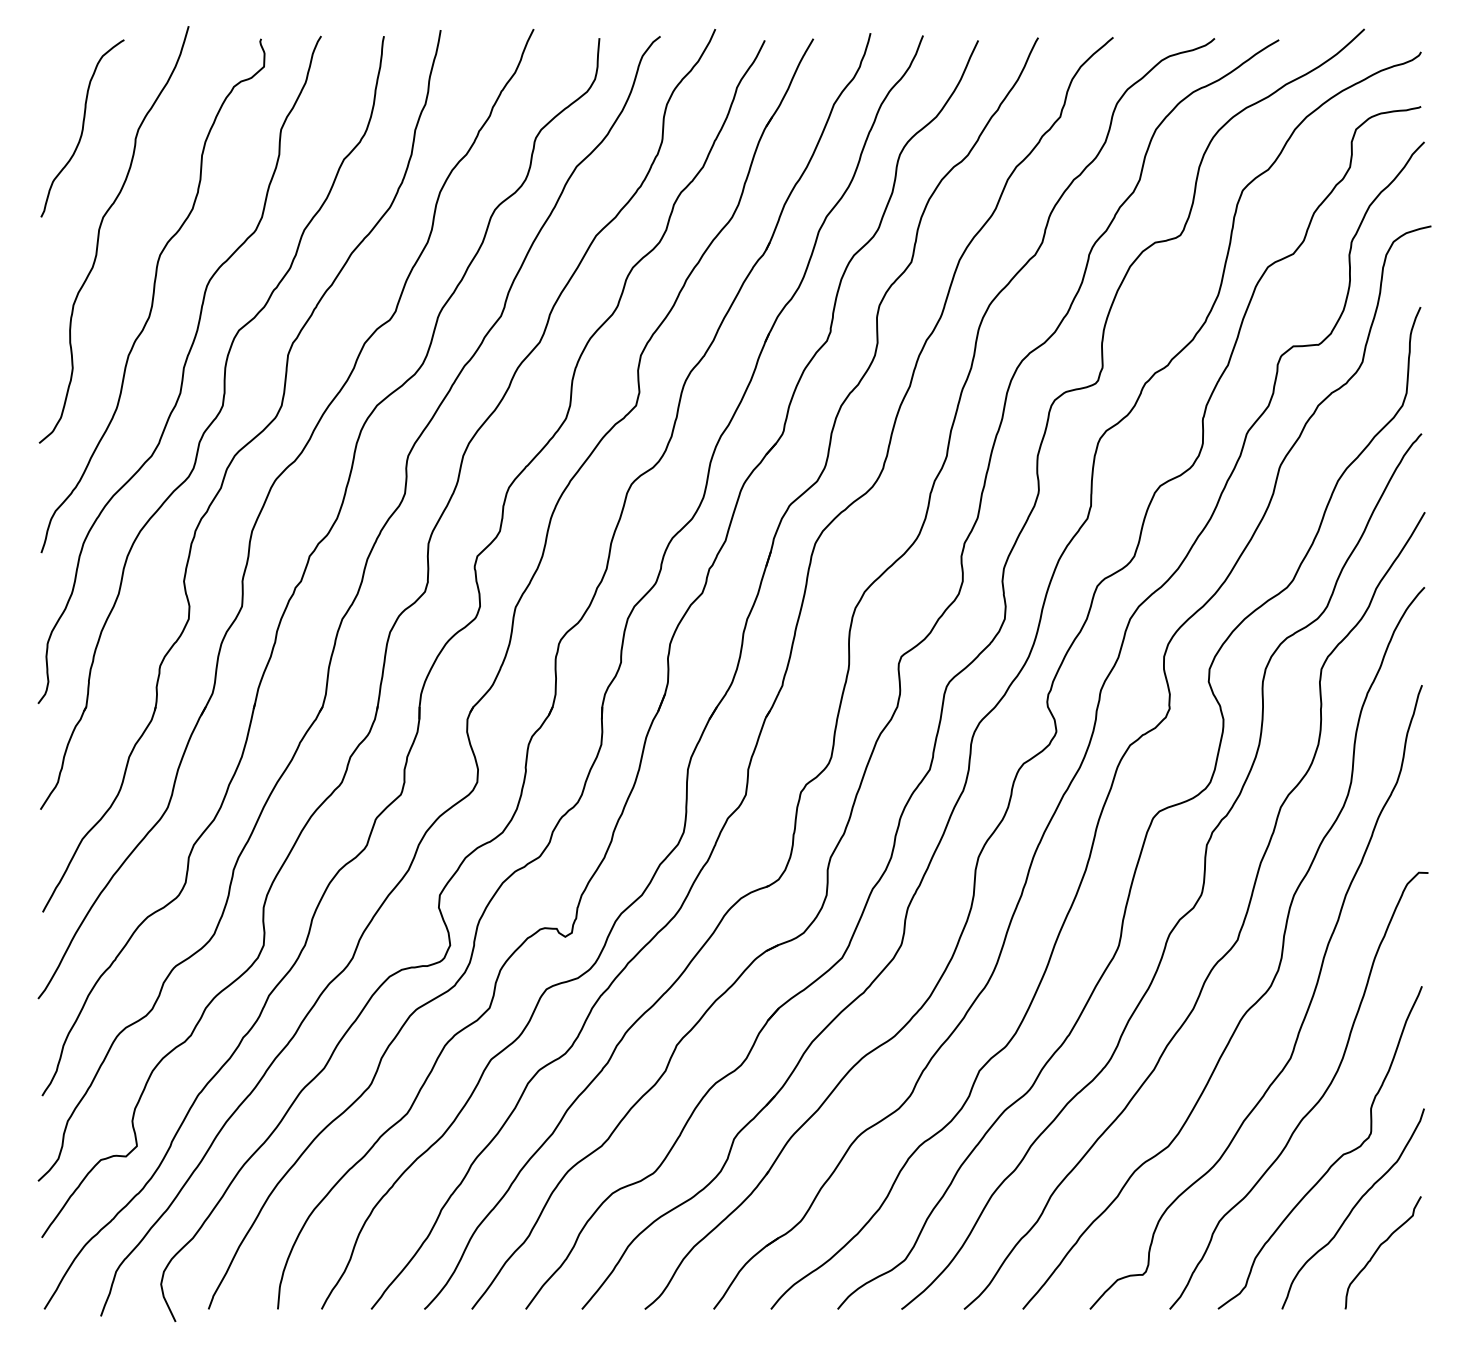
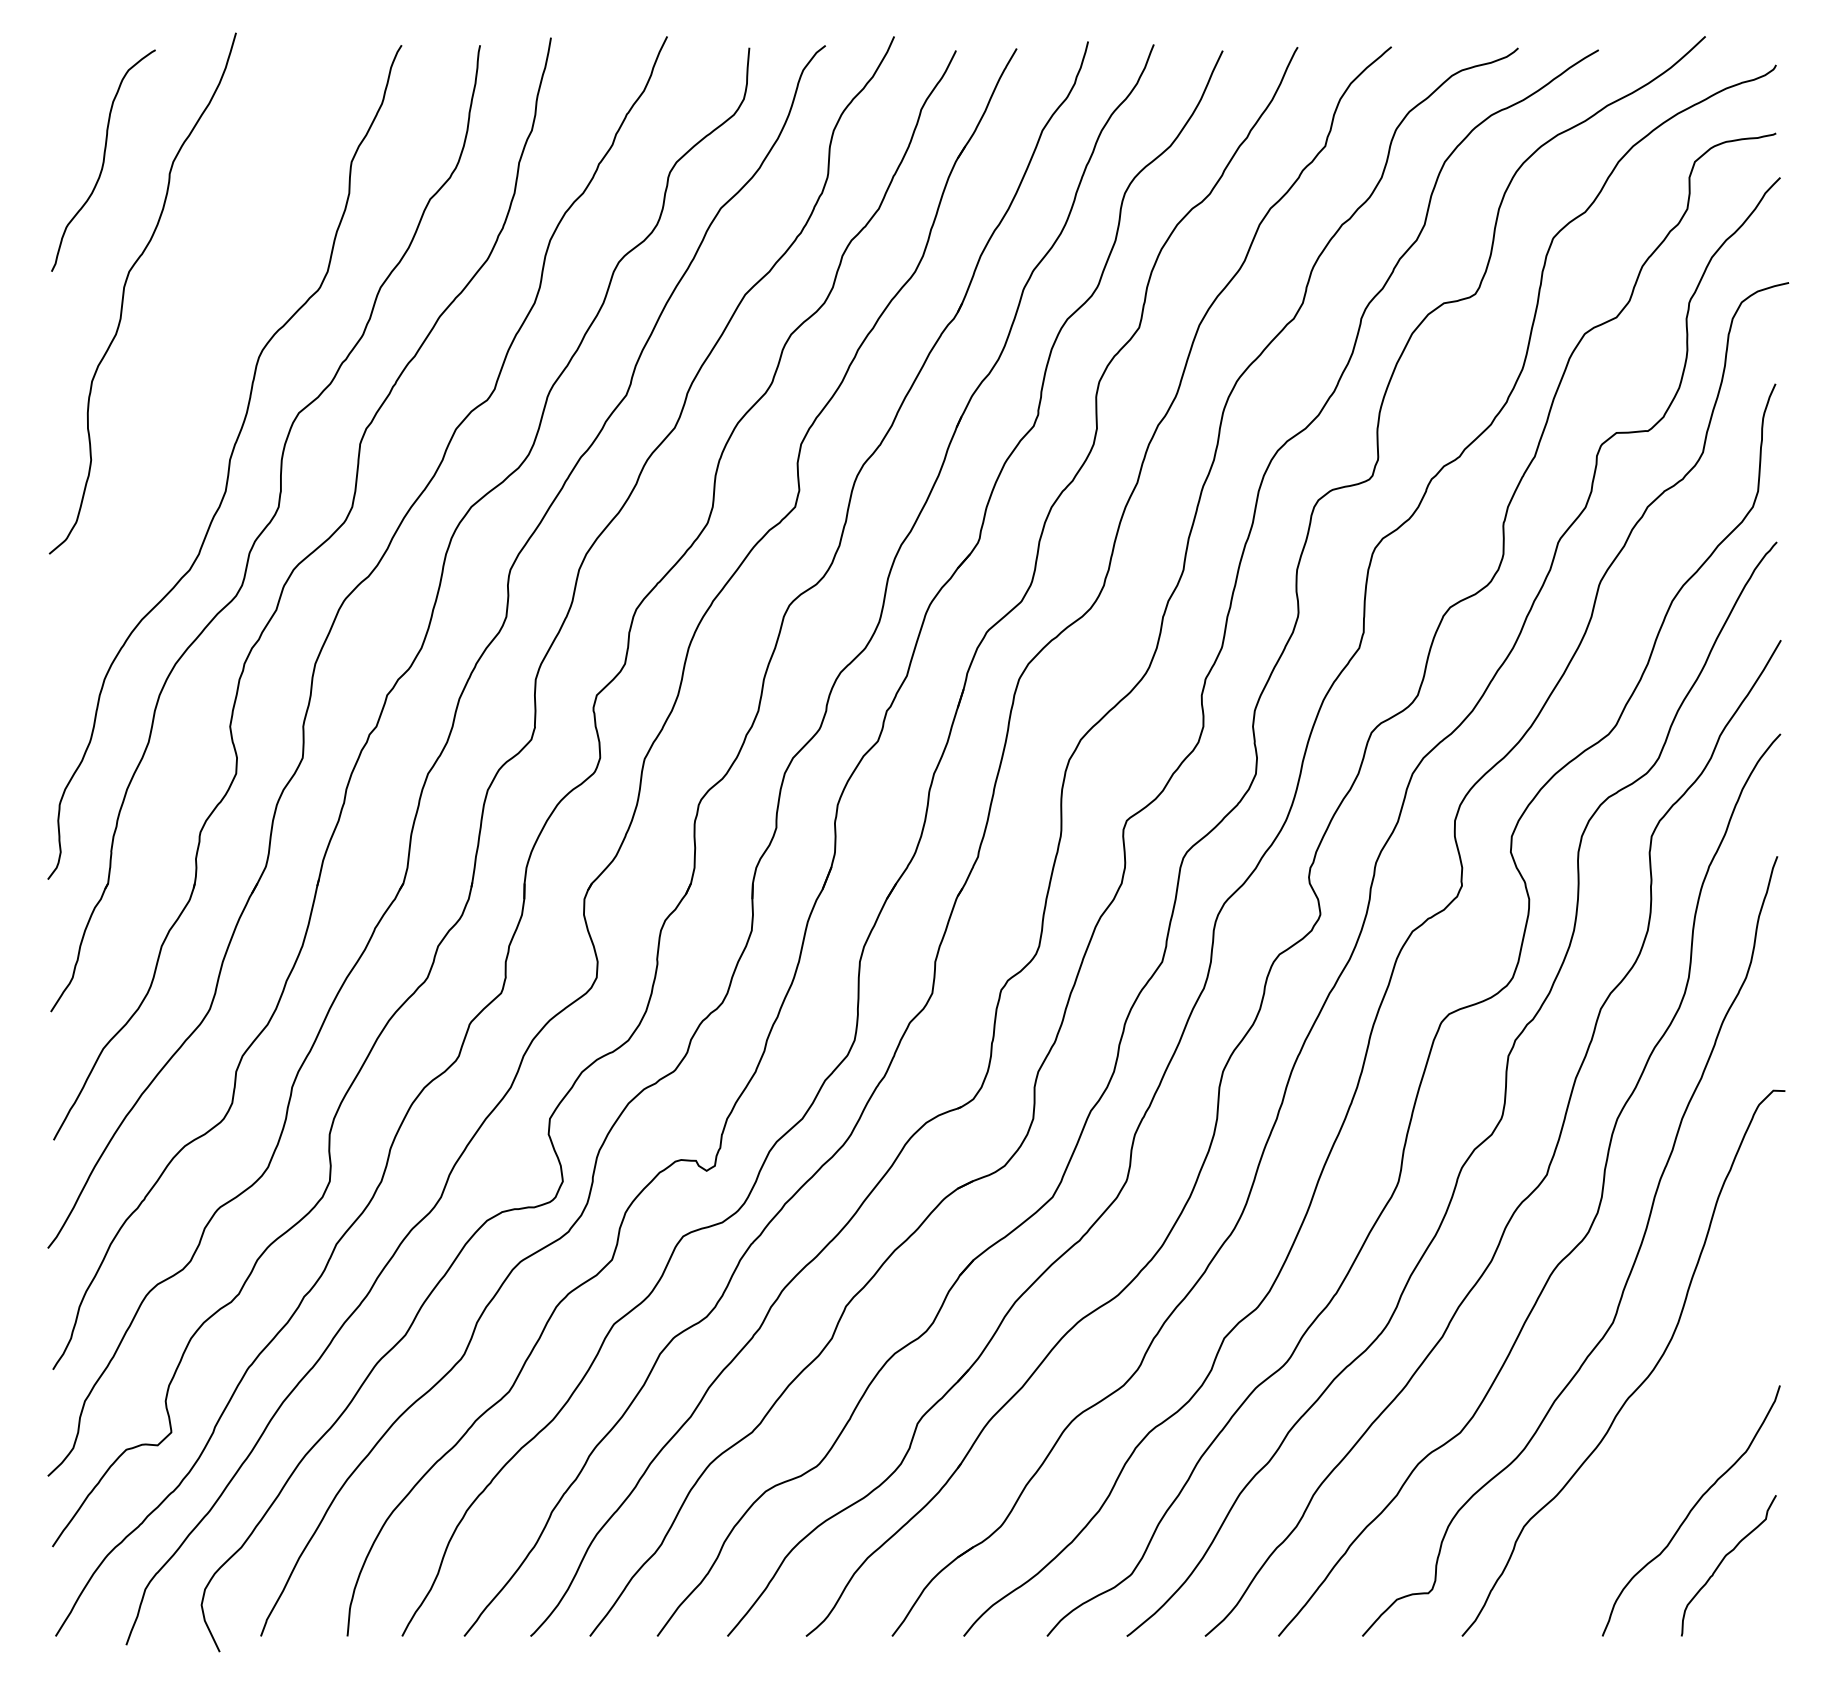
curve: (153, 295) -> (191, 369), removed
curve: (1334, 1162) -> (1667, 1452), removed

